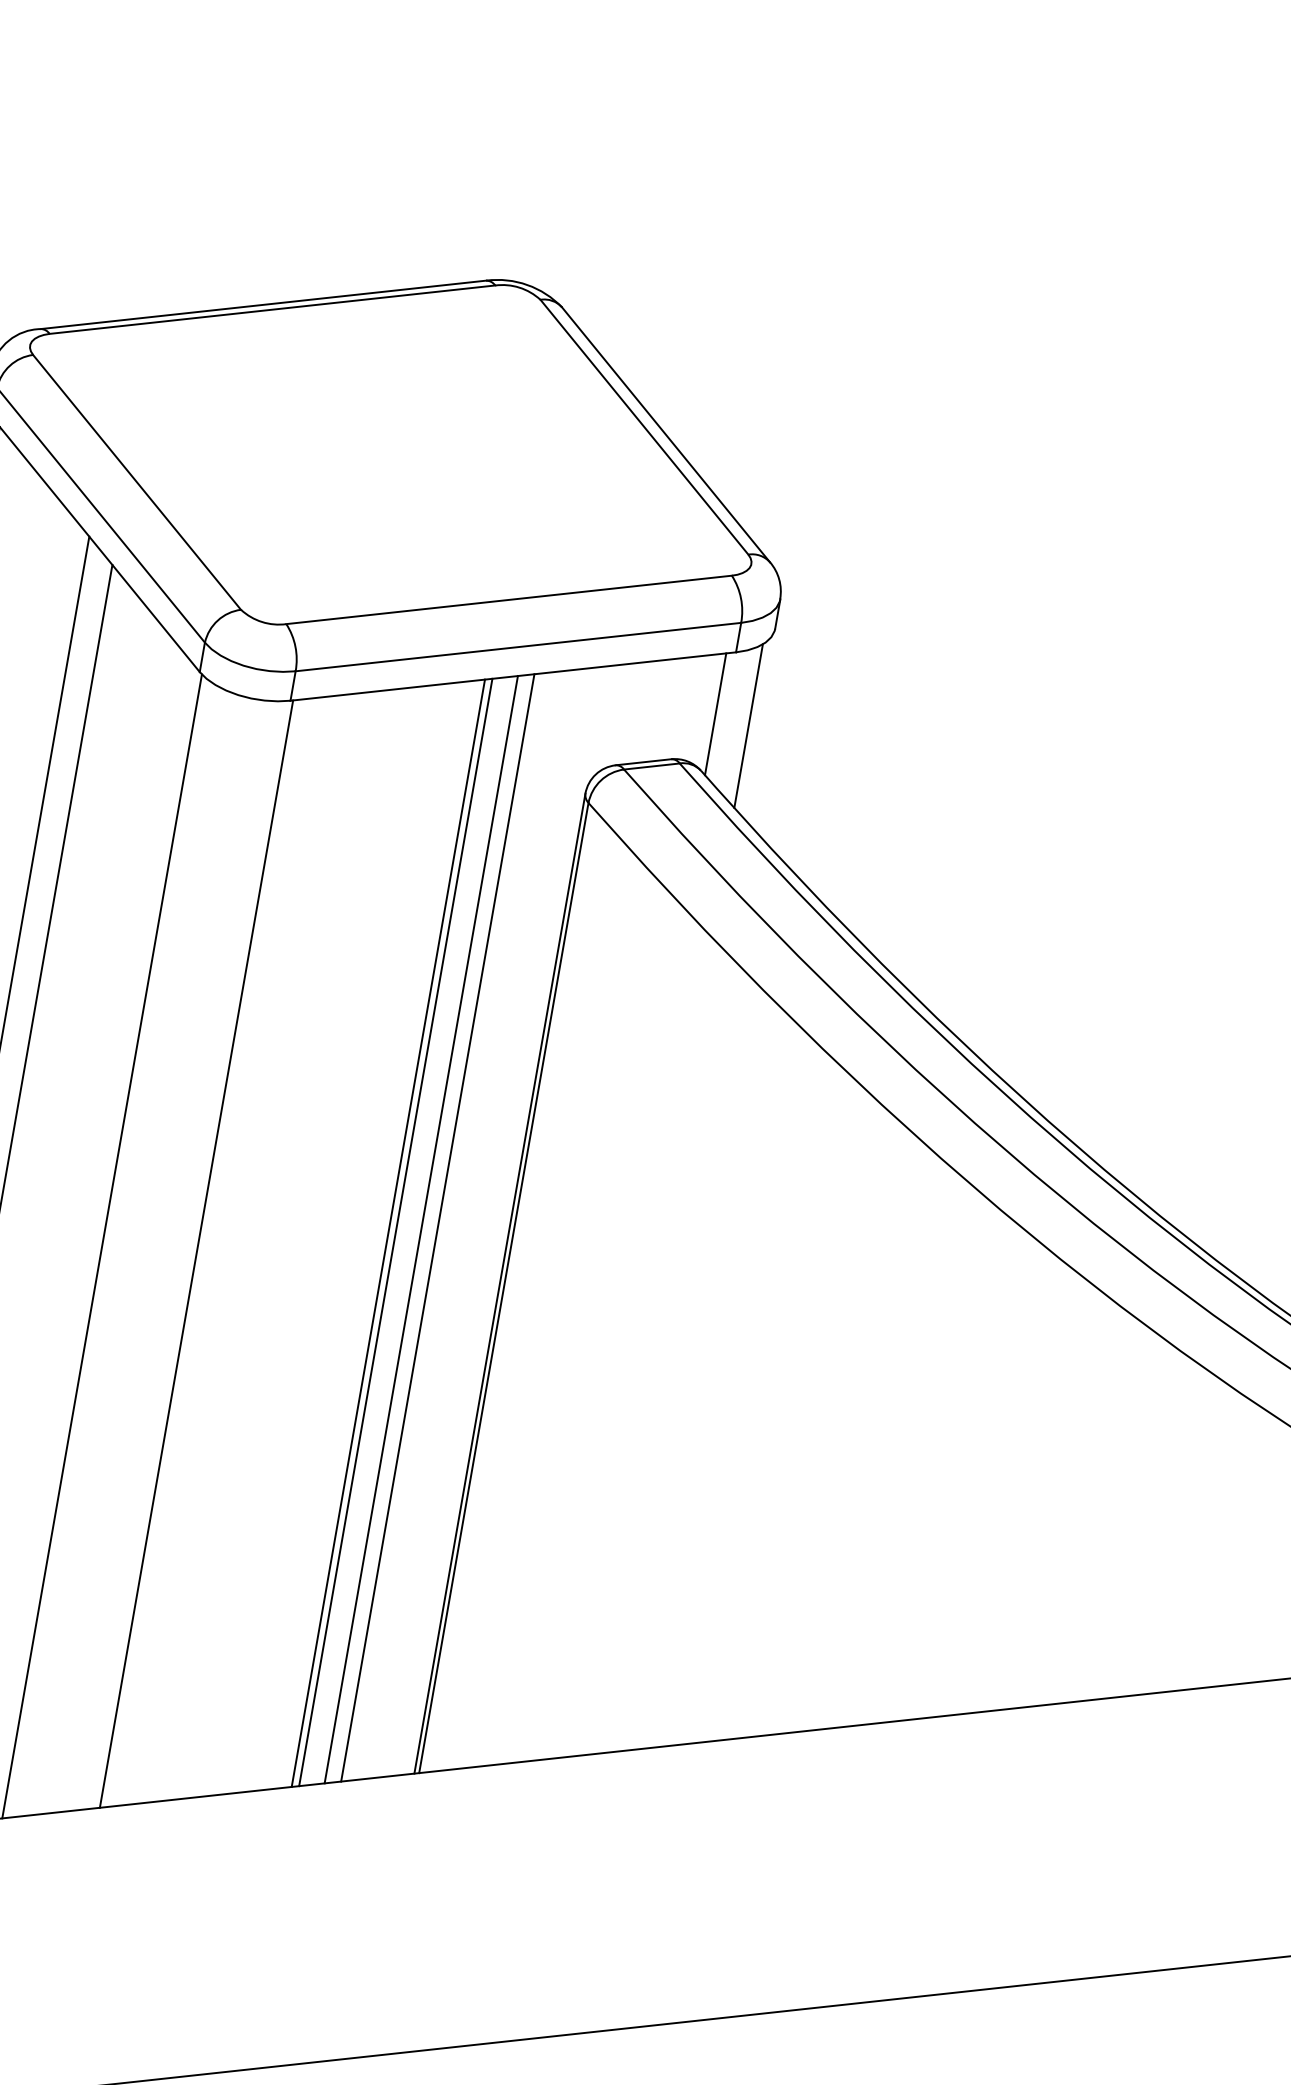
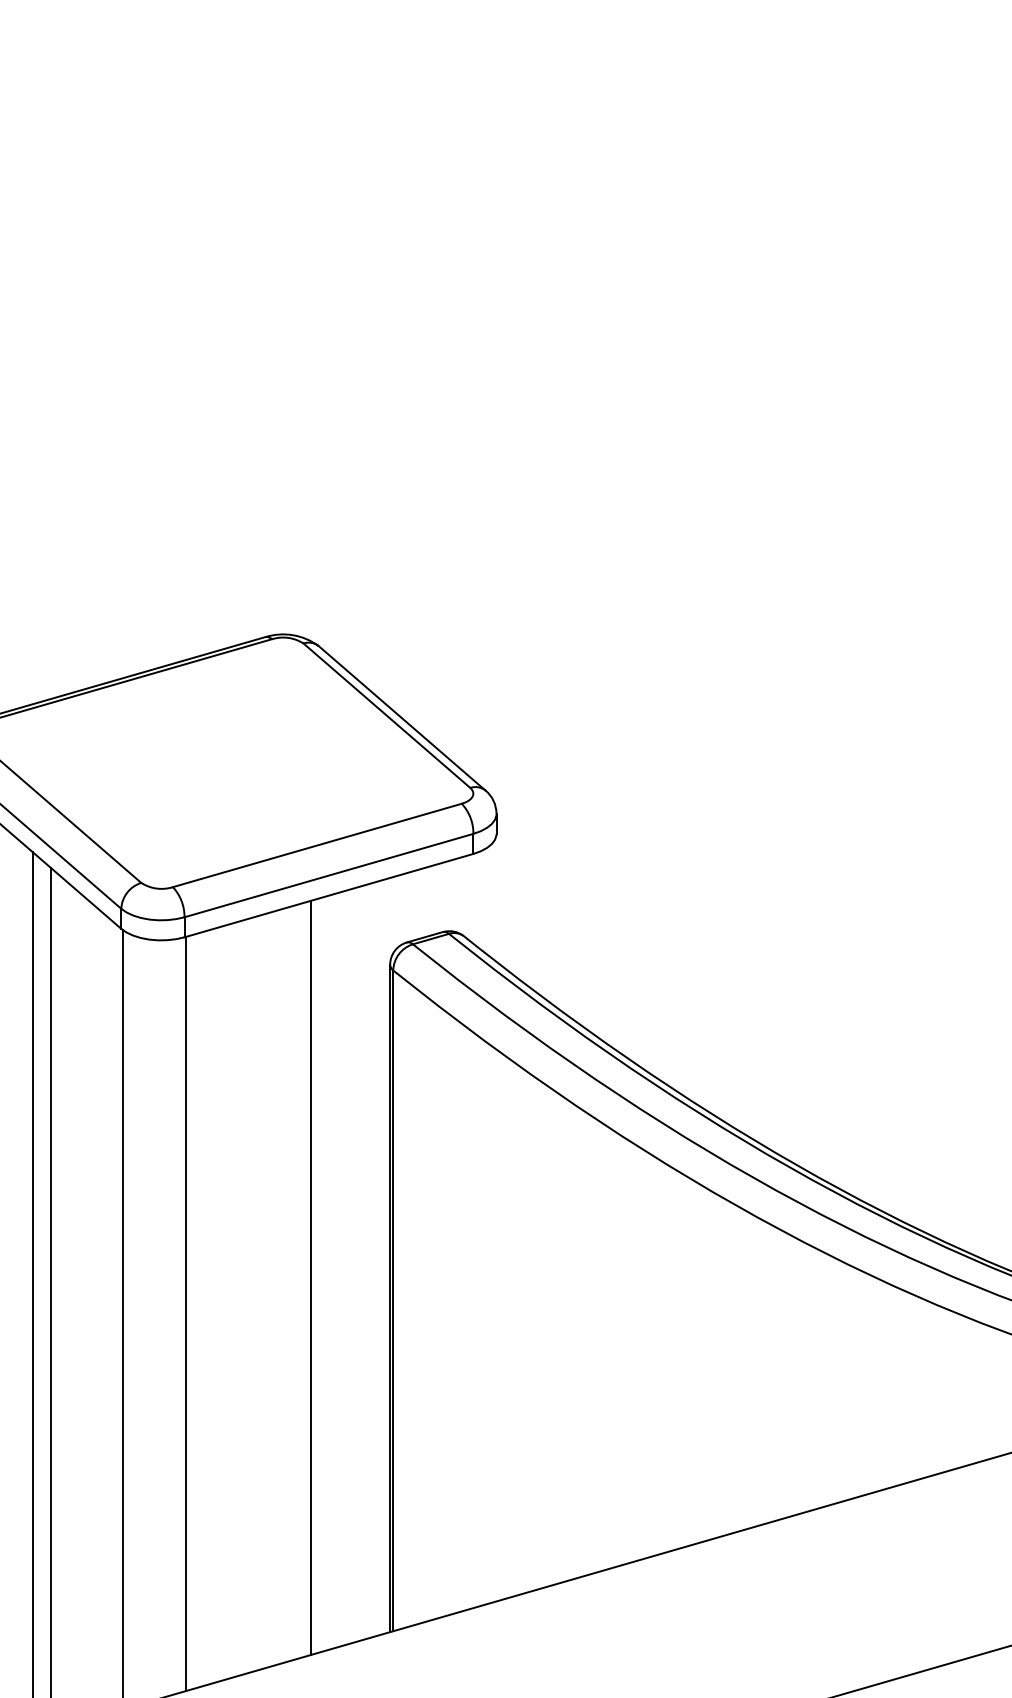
line: (716, 713) -> (467, 896), removed
line: (749, 725) -> (490, 900), removed
line: (437, 1227) -> (342, 1268), removed
line: (422, 1229) -> (332, 1271), removed
line: (395, 1232) -> (315, 1276), removed

